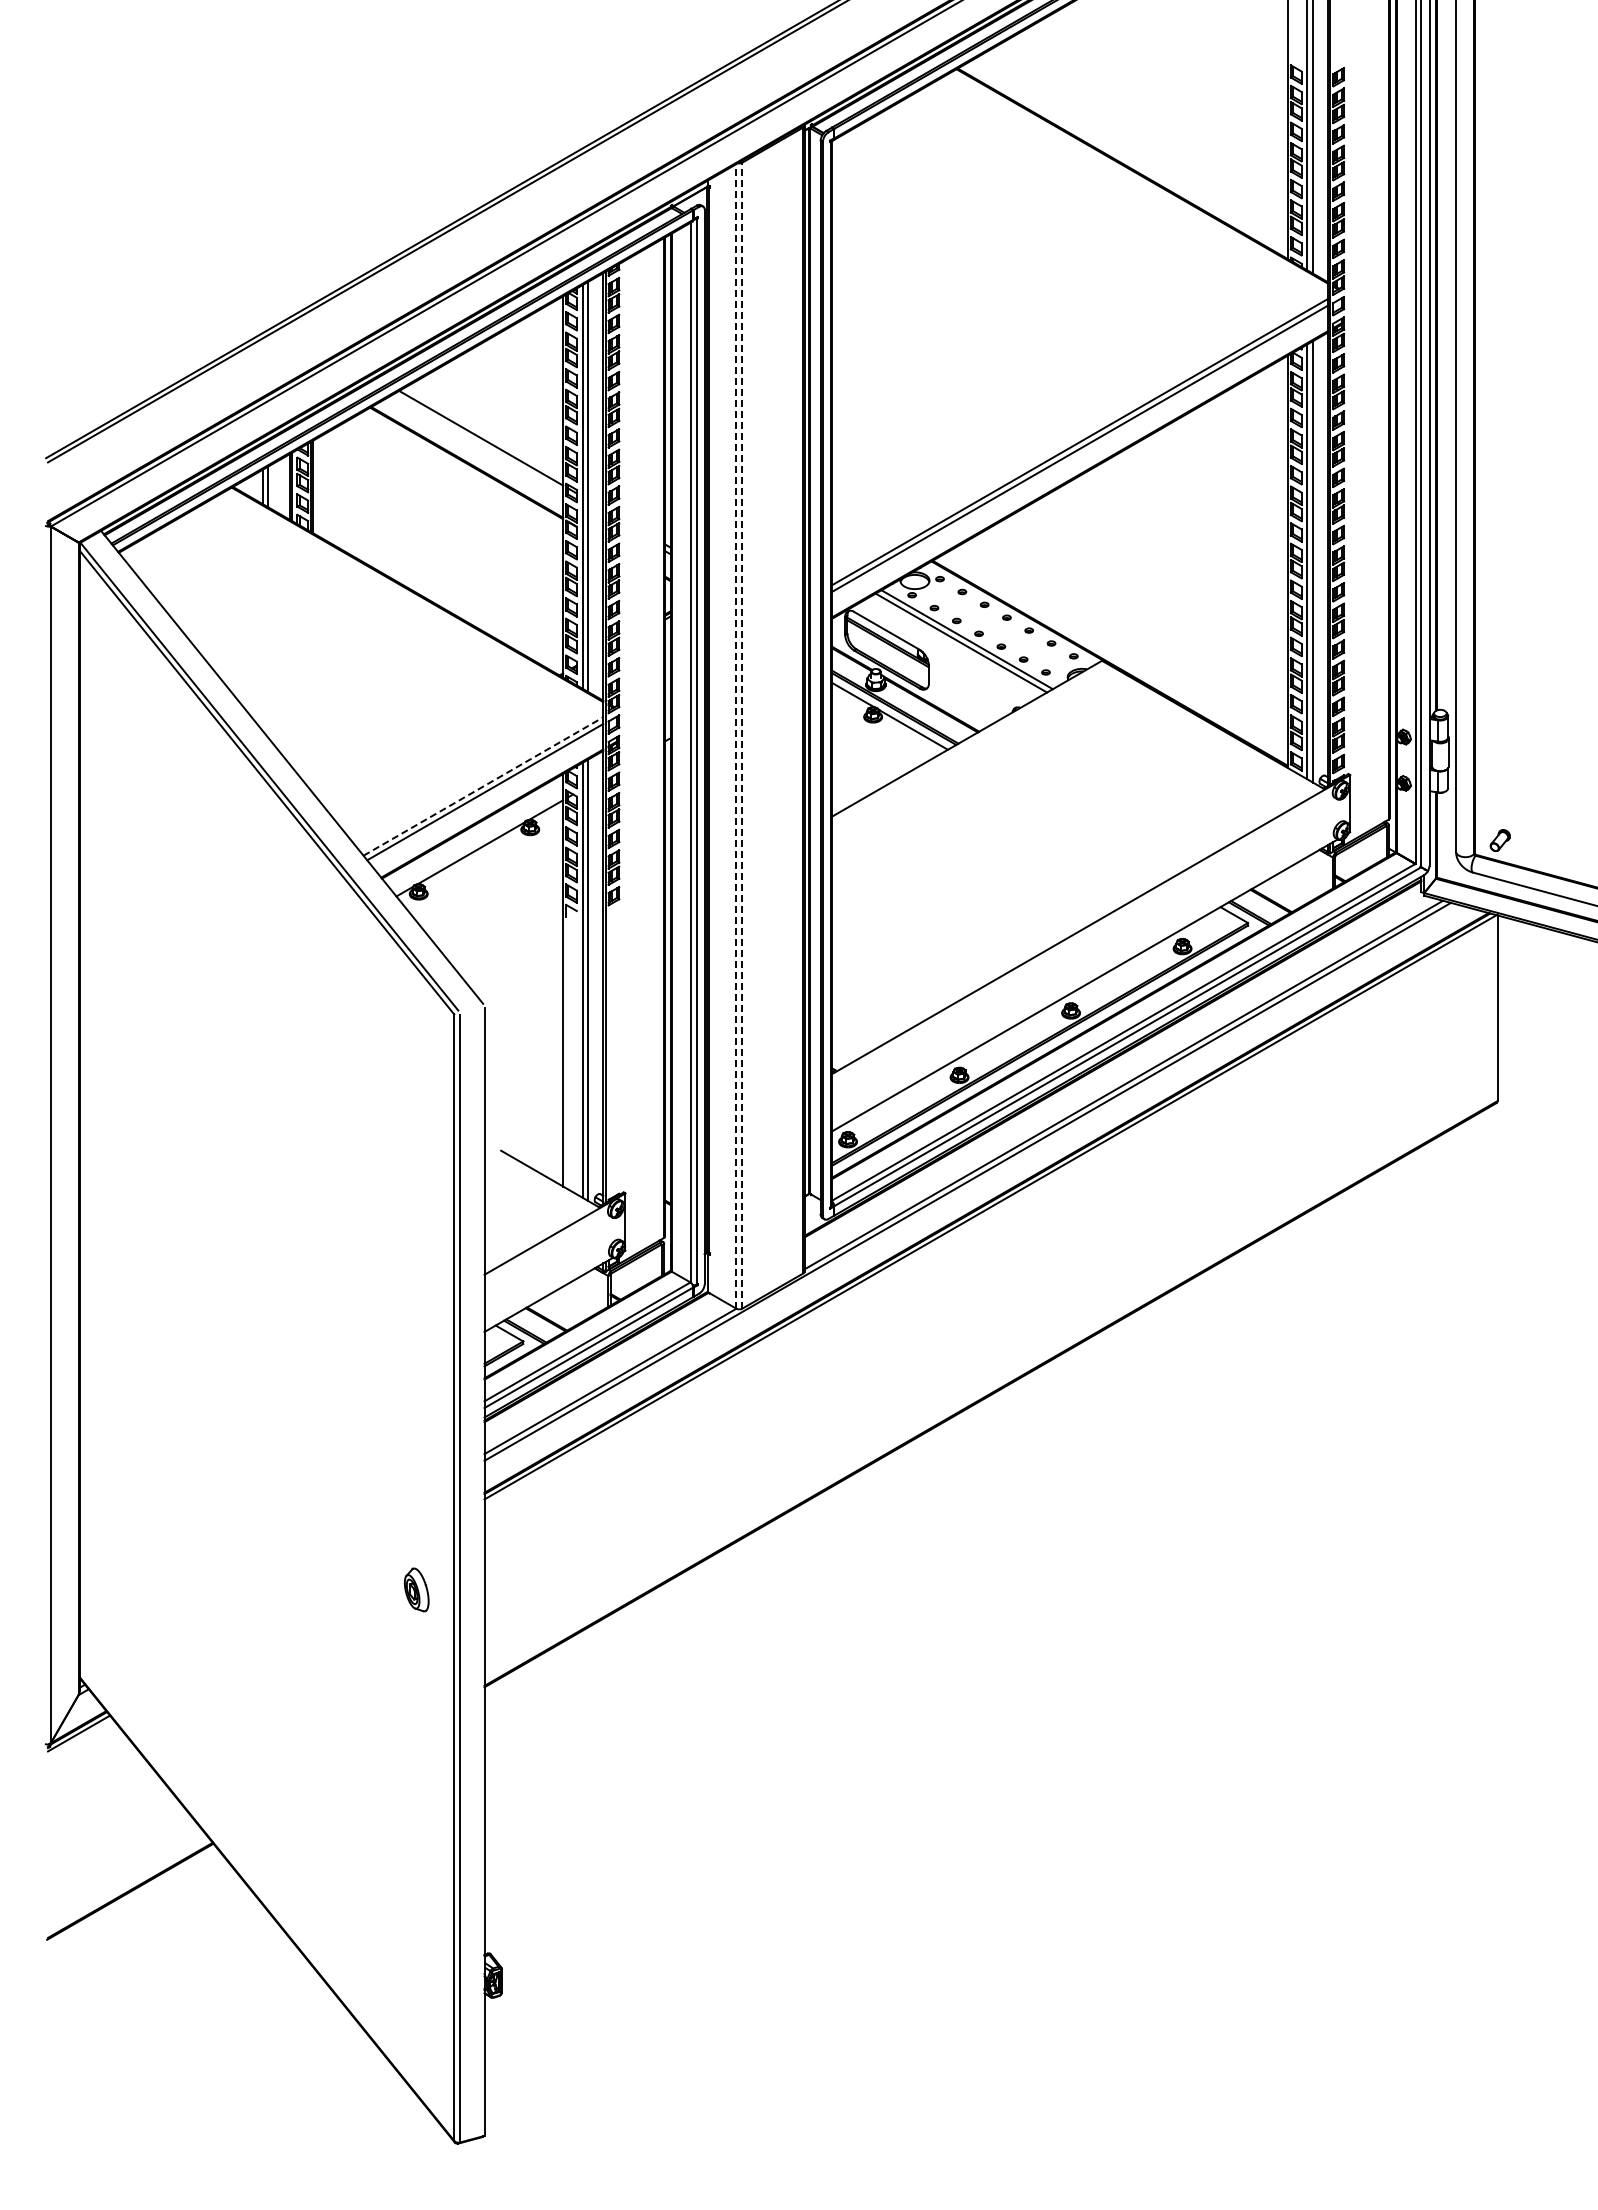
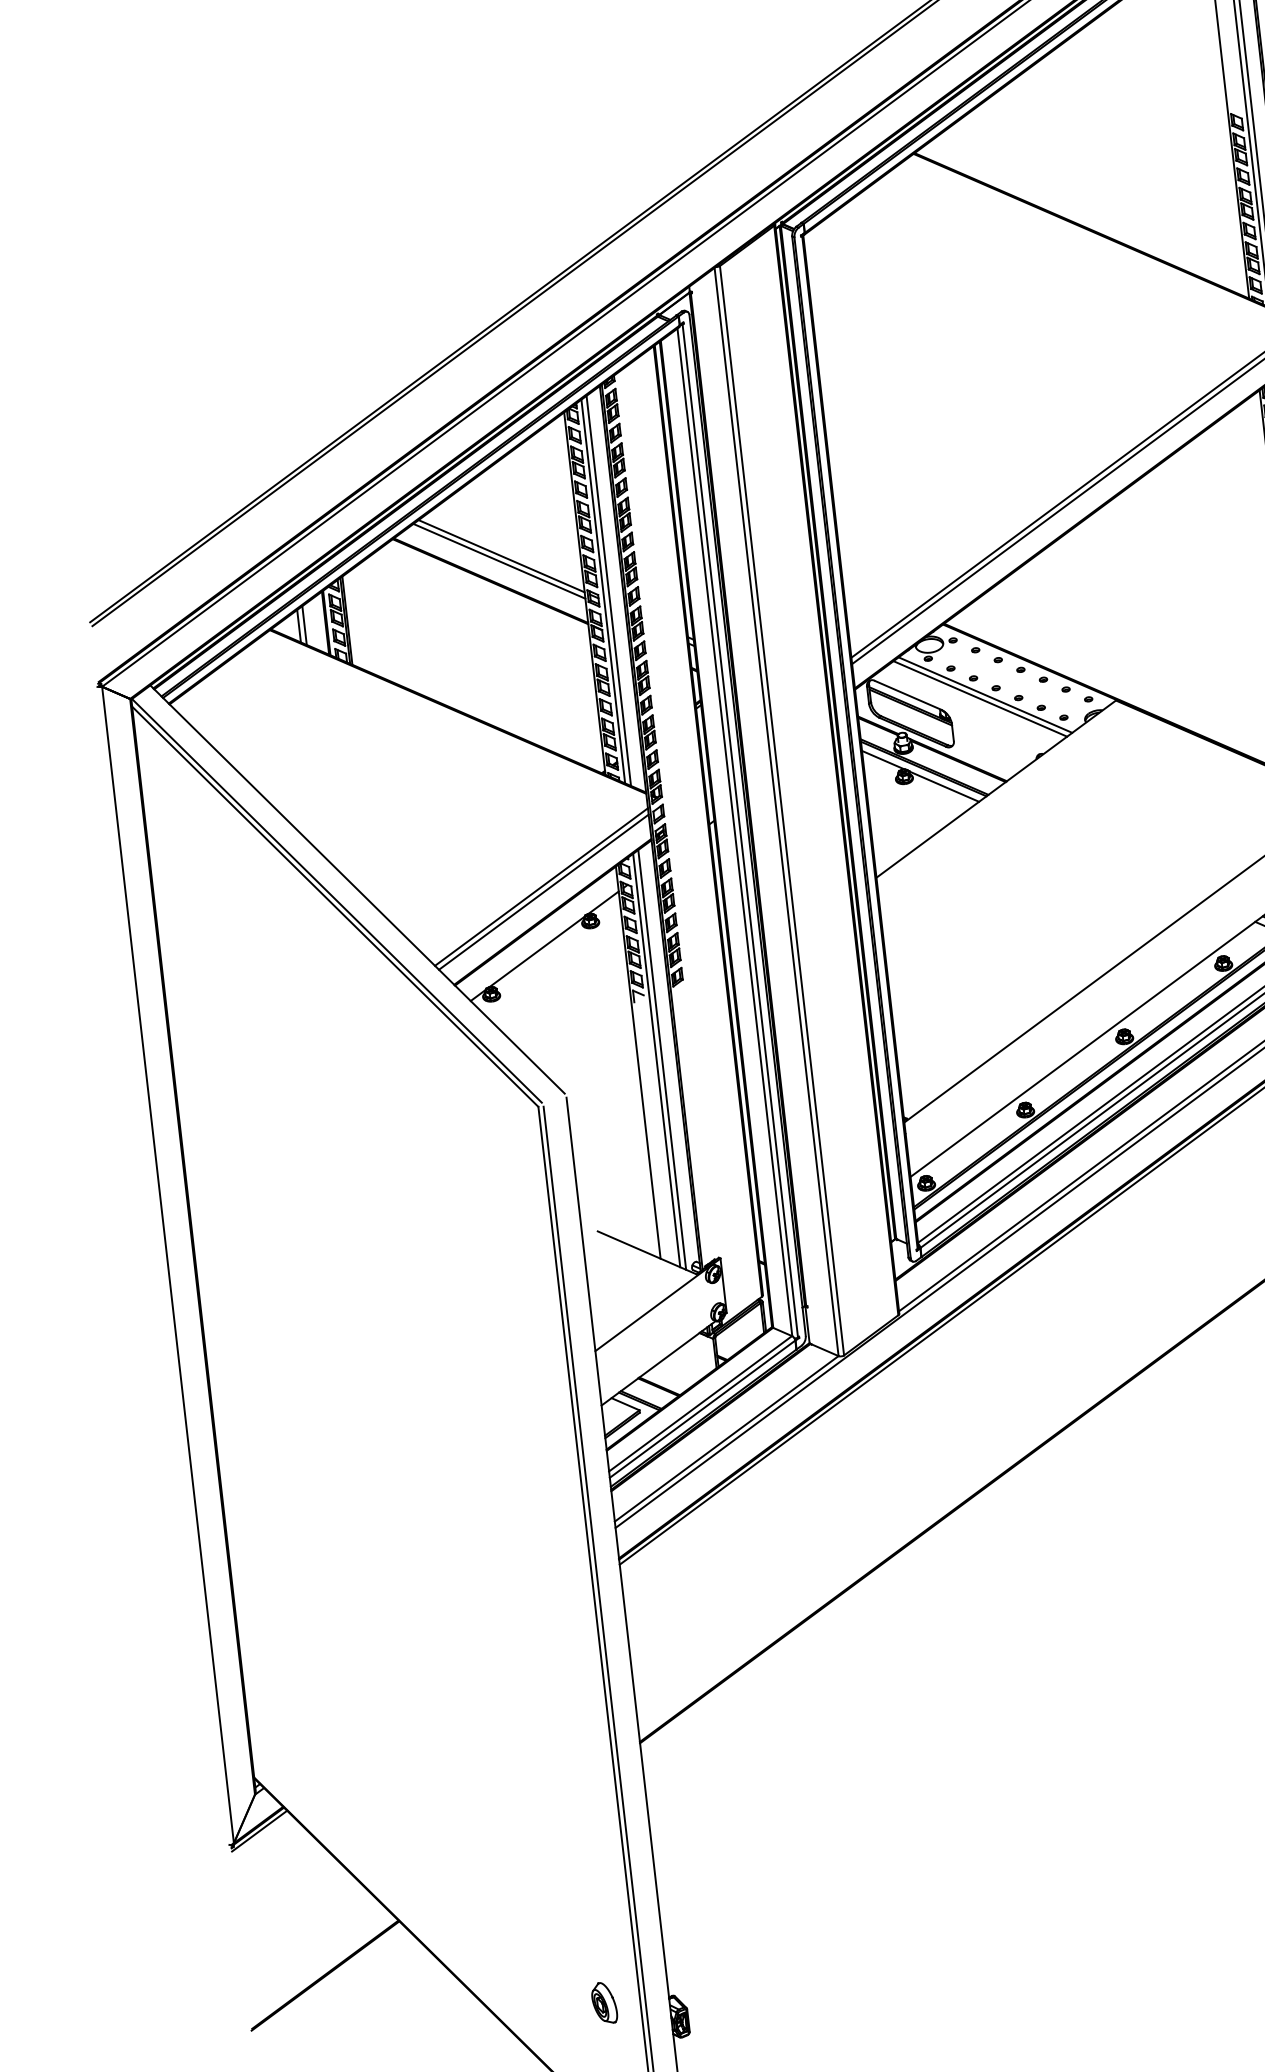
line: (478, 443) -> (499, 561), added
line: (736, 735) -> (776, 811), dashed -> solid
line: (742, 735) -> (782, 810), dashed -> solid
line: (483, 786) -> (541, 887), dashed -> solid
part: (416, 1589) -> (604, 2002), moved

